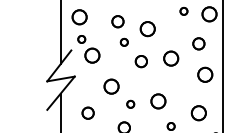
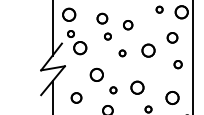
circle: (147, 29) -> (128, 25), size x0.7
circle: (140, 61) -> (121, 53), size x0.6
circle: (205, 74) -> (178, 64), size x0.6

